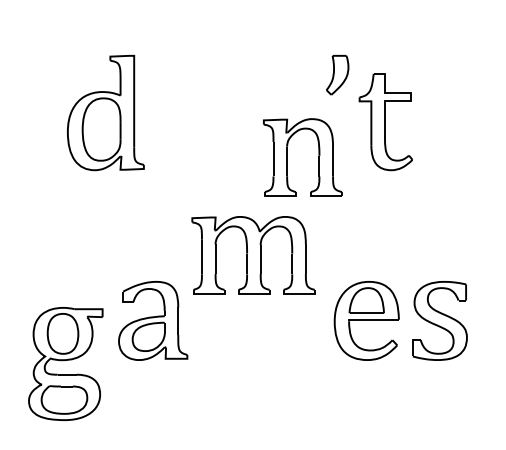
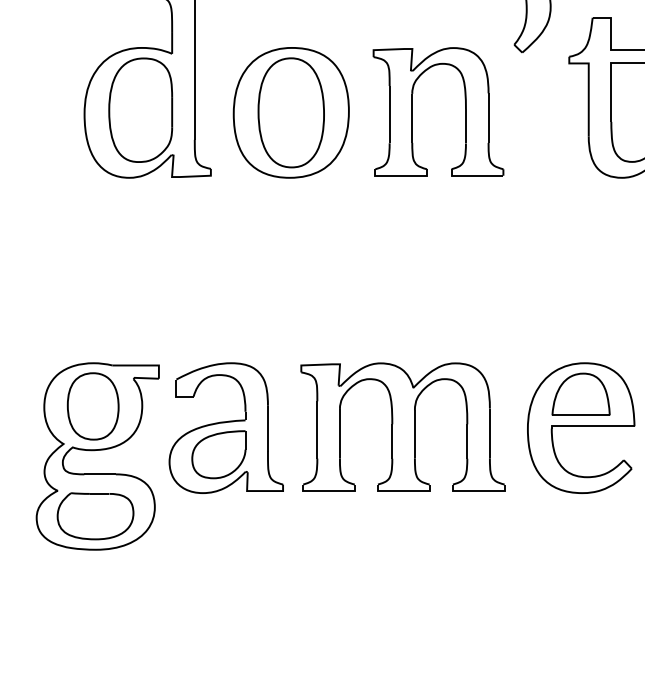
part: (191, 131) -> (289, 113), added
part: (287, 157) -> (412, 111), moved
part: (253, 255) -> (402, 427), moved
part: (65, 363) -> (97, 455), moved

